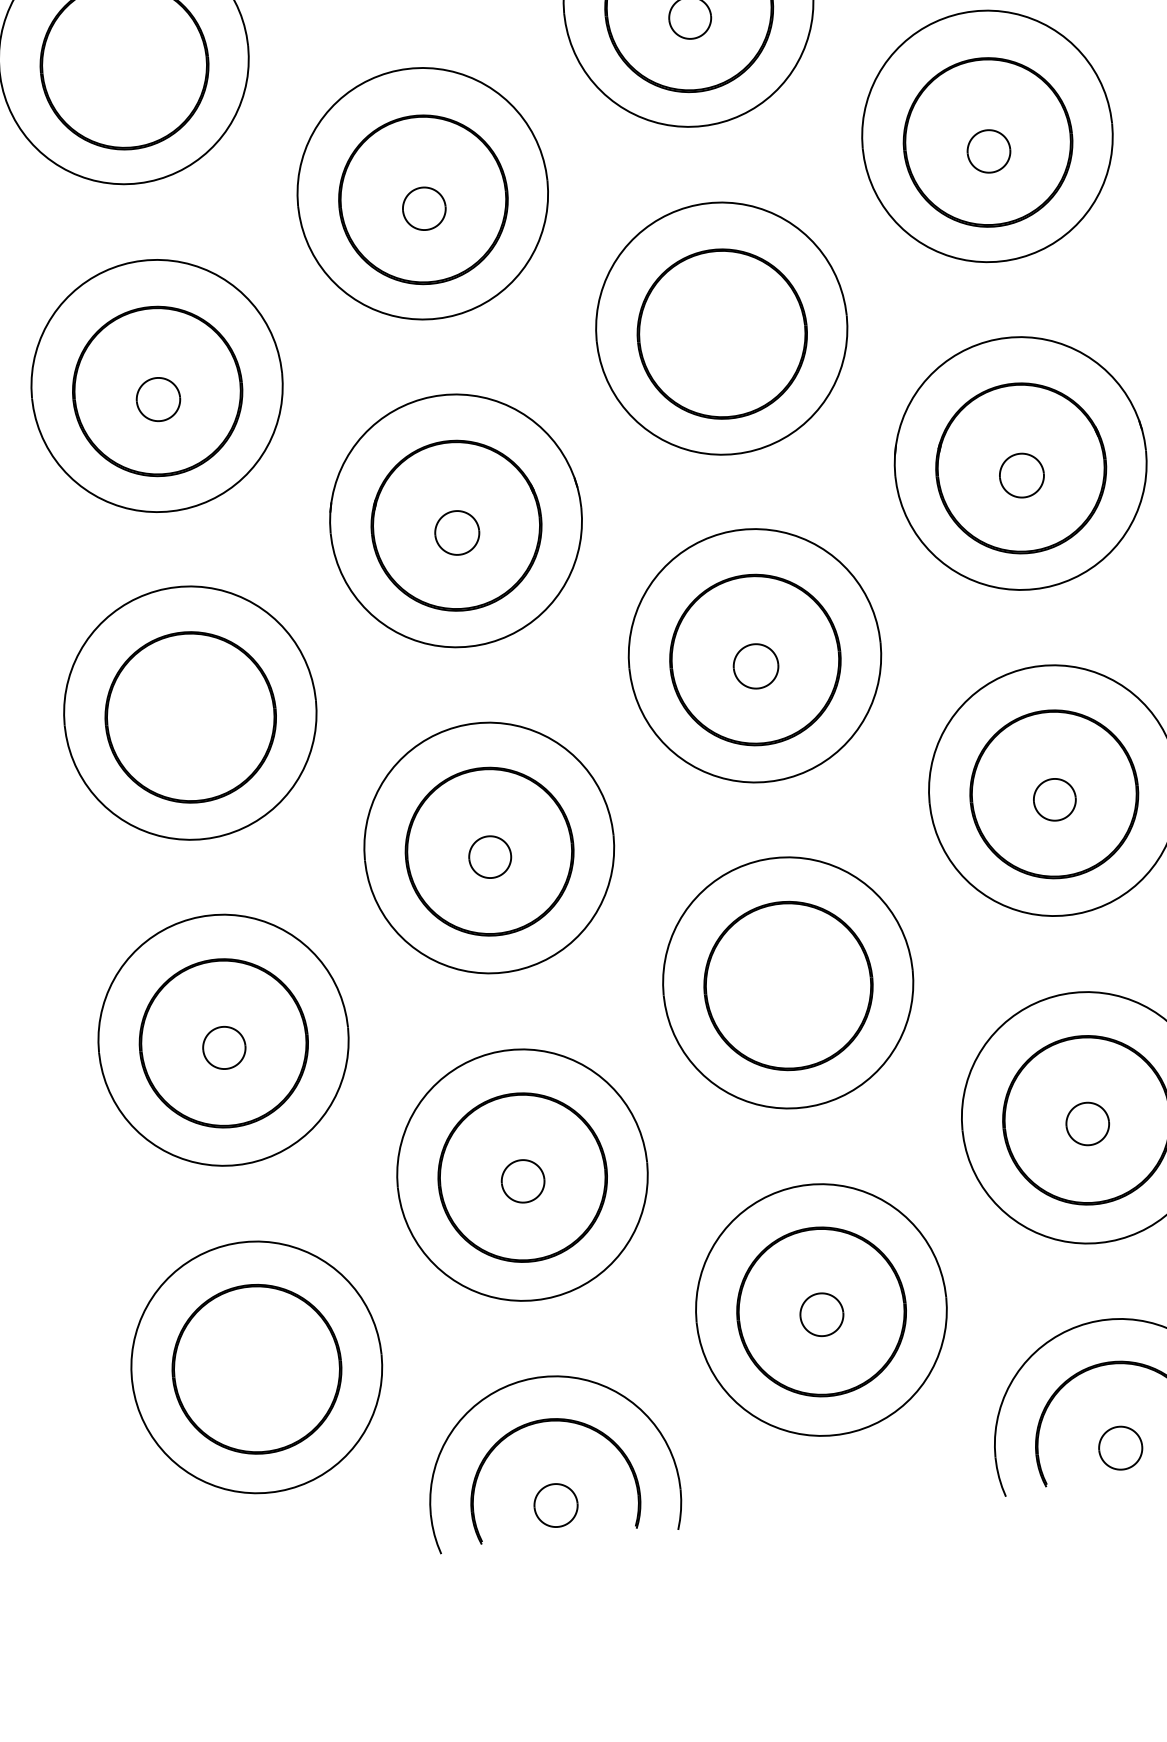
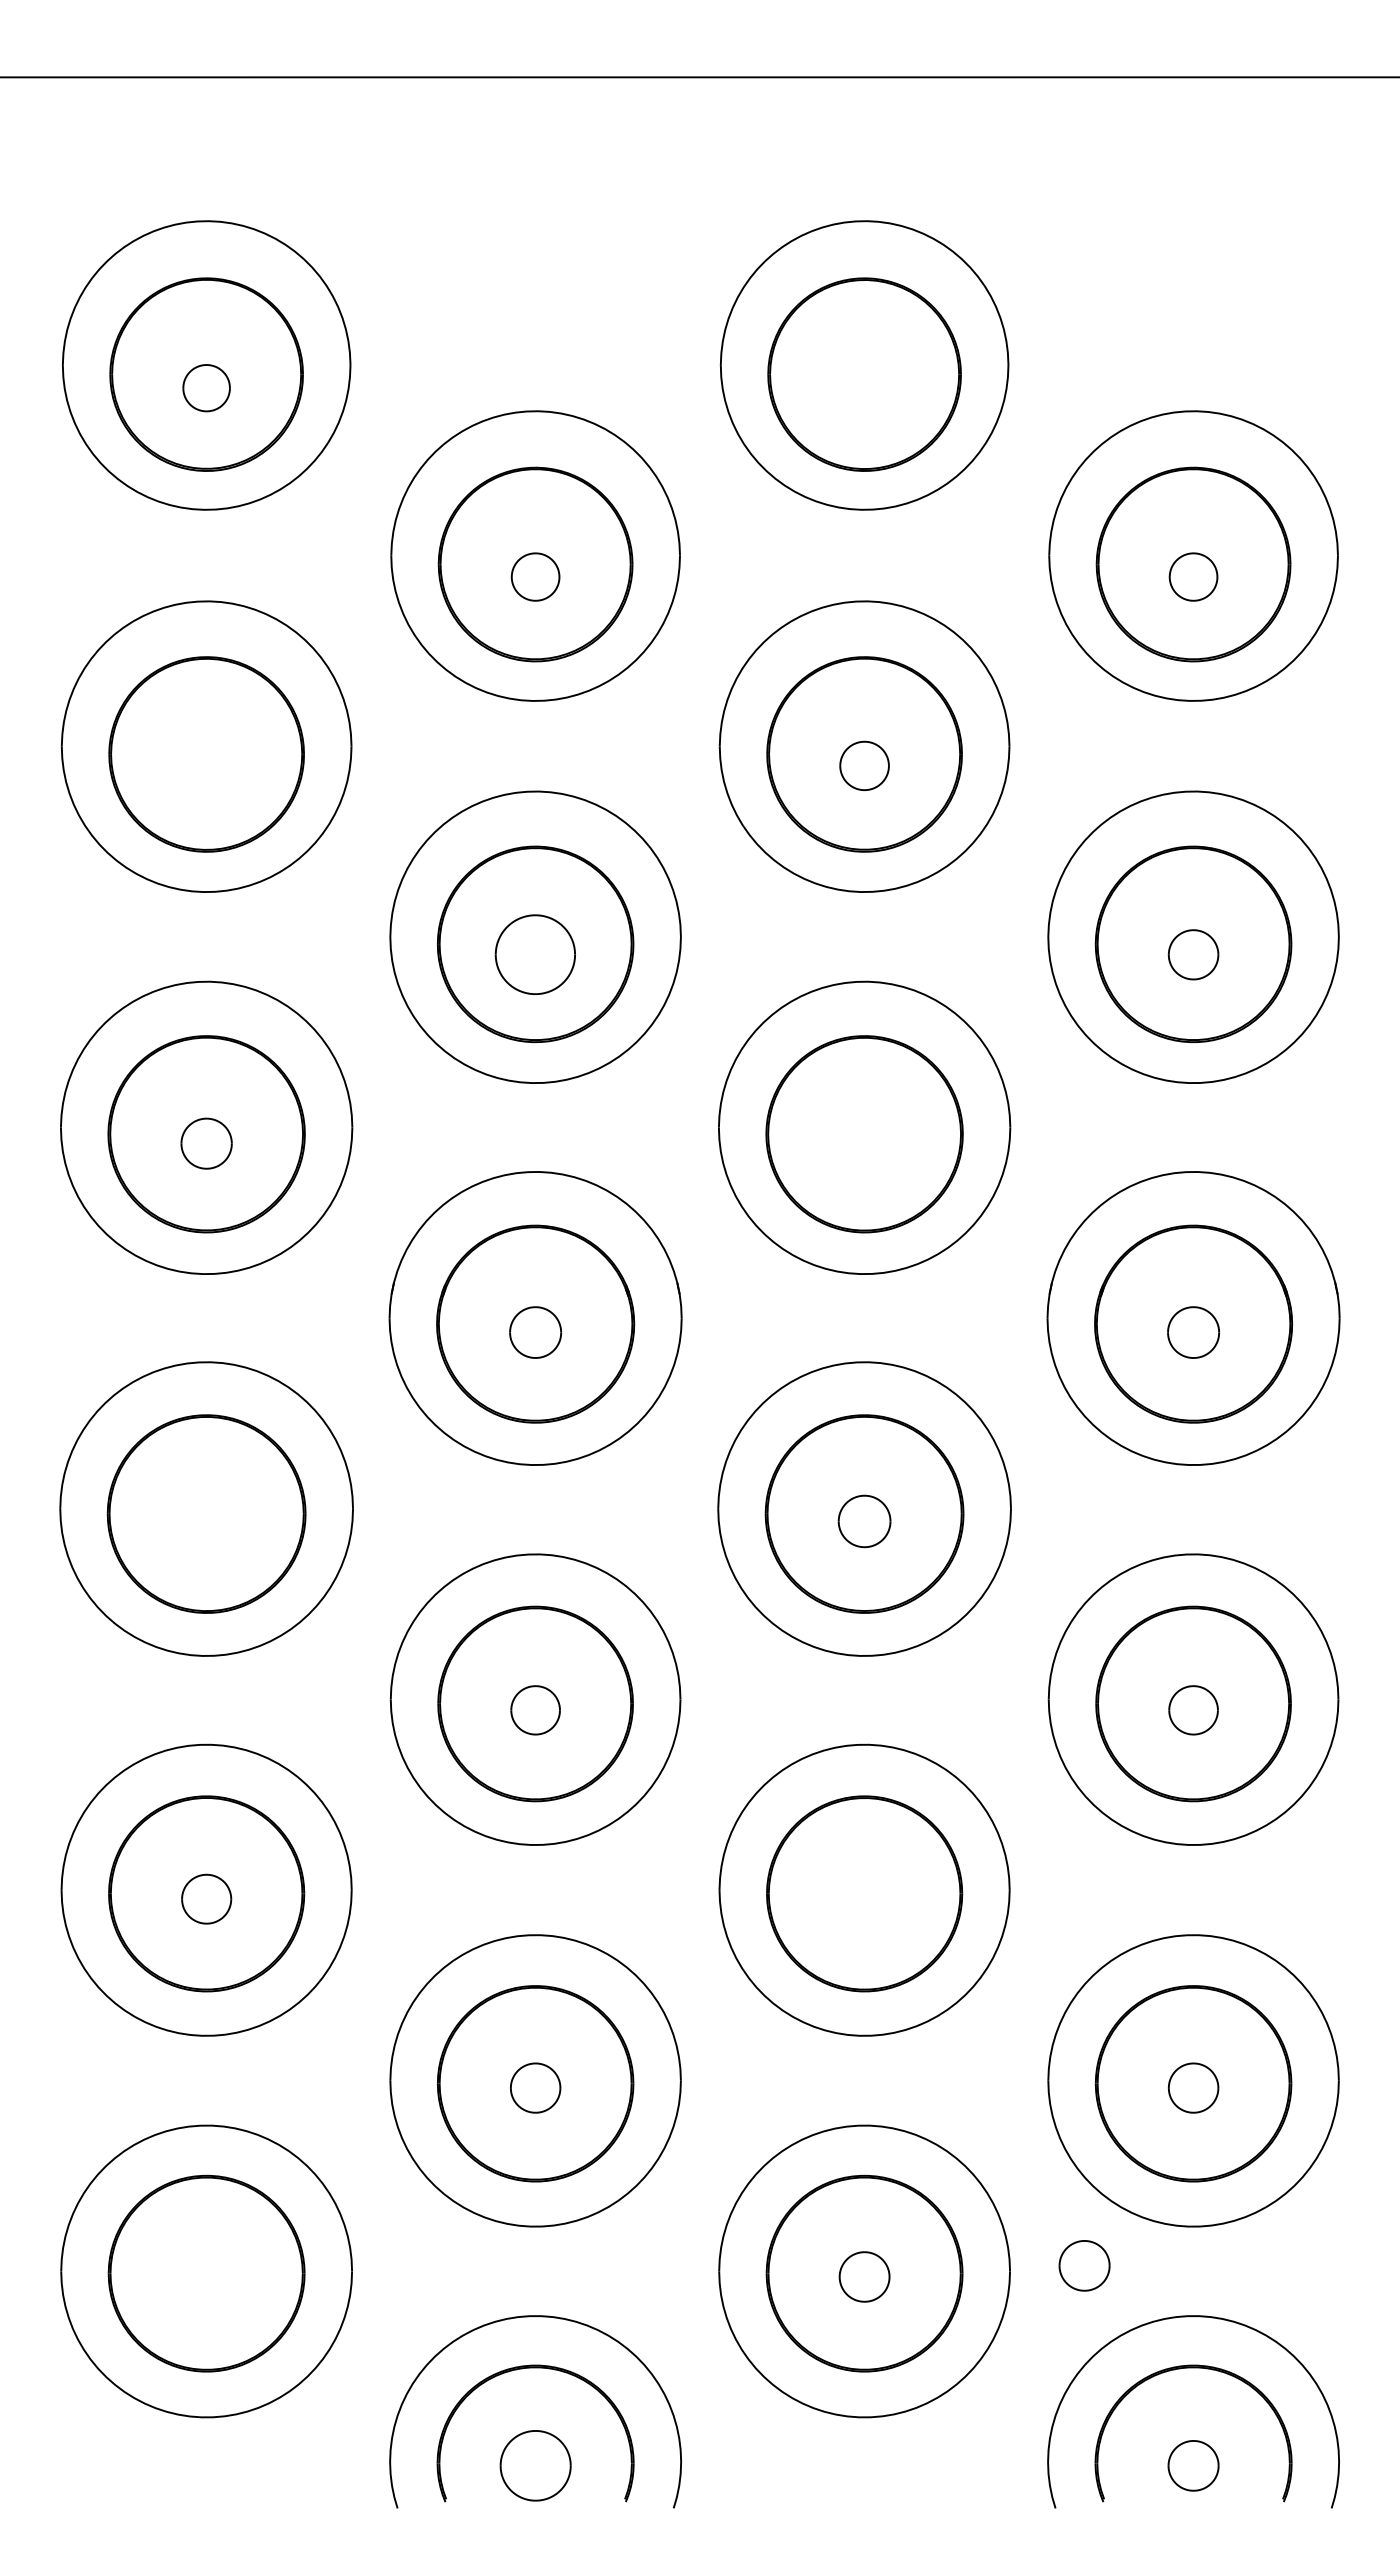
part: (424, 208) -> (535, 954), size x1.6
part: (1009, 1285) -> (1084, 2265), added
part: (555, 1505) -> (535, 2465), size x1.4

